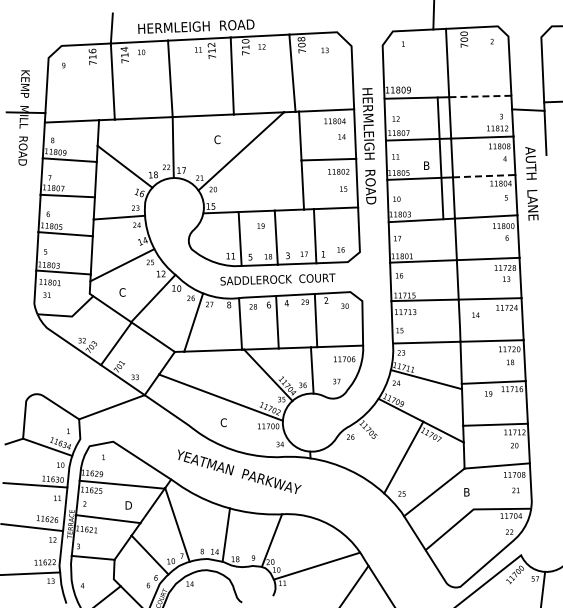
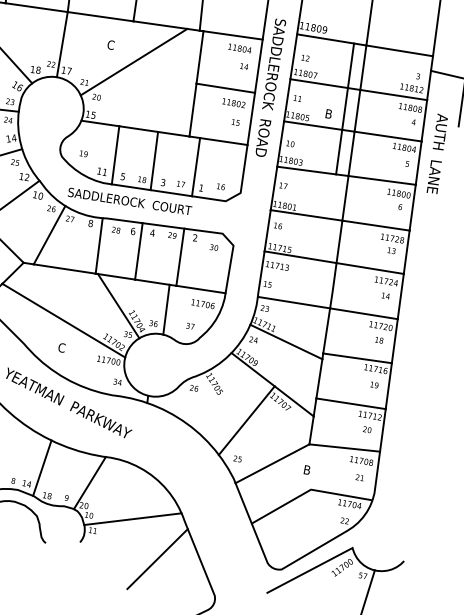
line: (479, 96) -> (398, 50), dashed -> solid
text: (369, 151) -> (270, 87), HERMLEIGH  ROAD -> SADDLEROCK  ROAD
line: (484, 176) -> (388, 136), dashed -> solid
text: (260, 225) -> (83, 153), moved
text: (277, 279) -> (129, 201), moved
text: (475, 314) -> (385, 295), moved
text: (488, 393) -> (374, 384), moved

